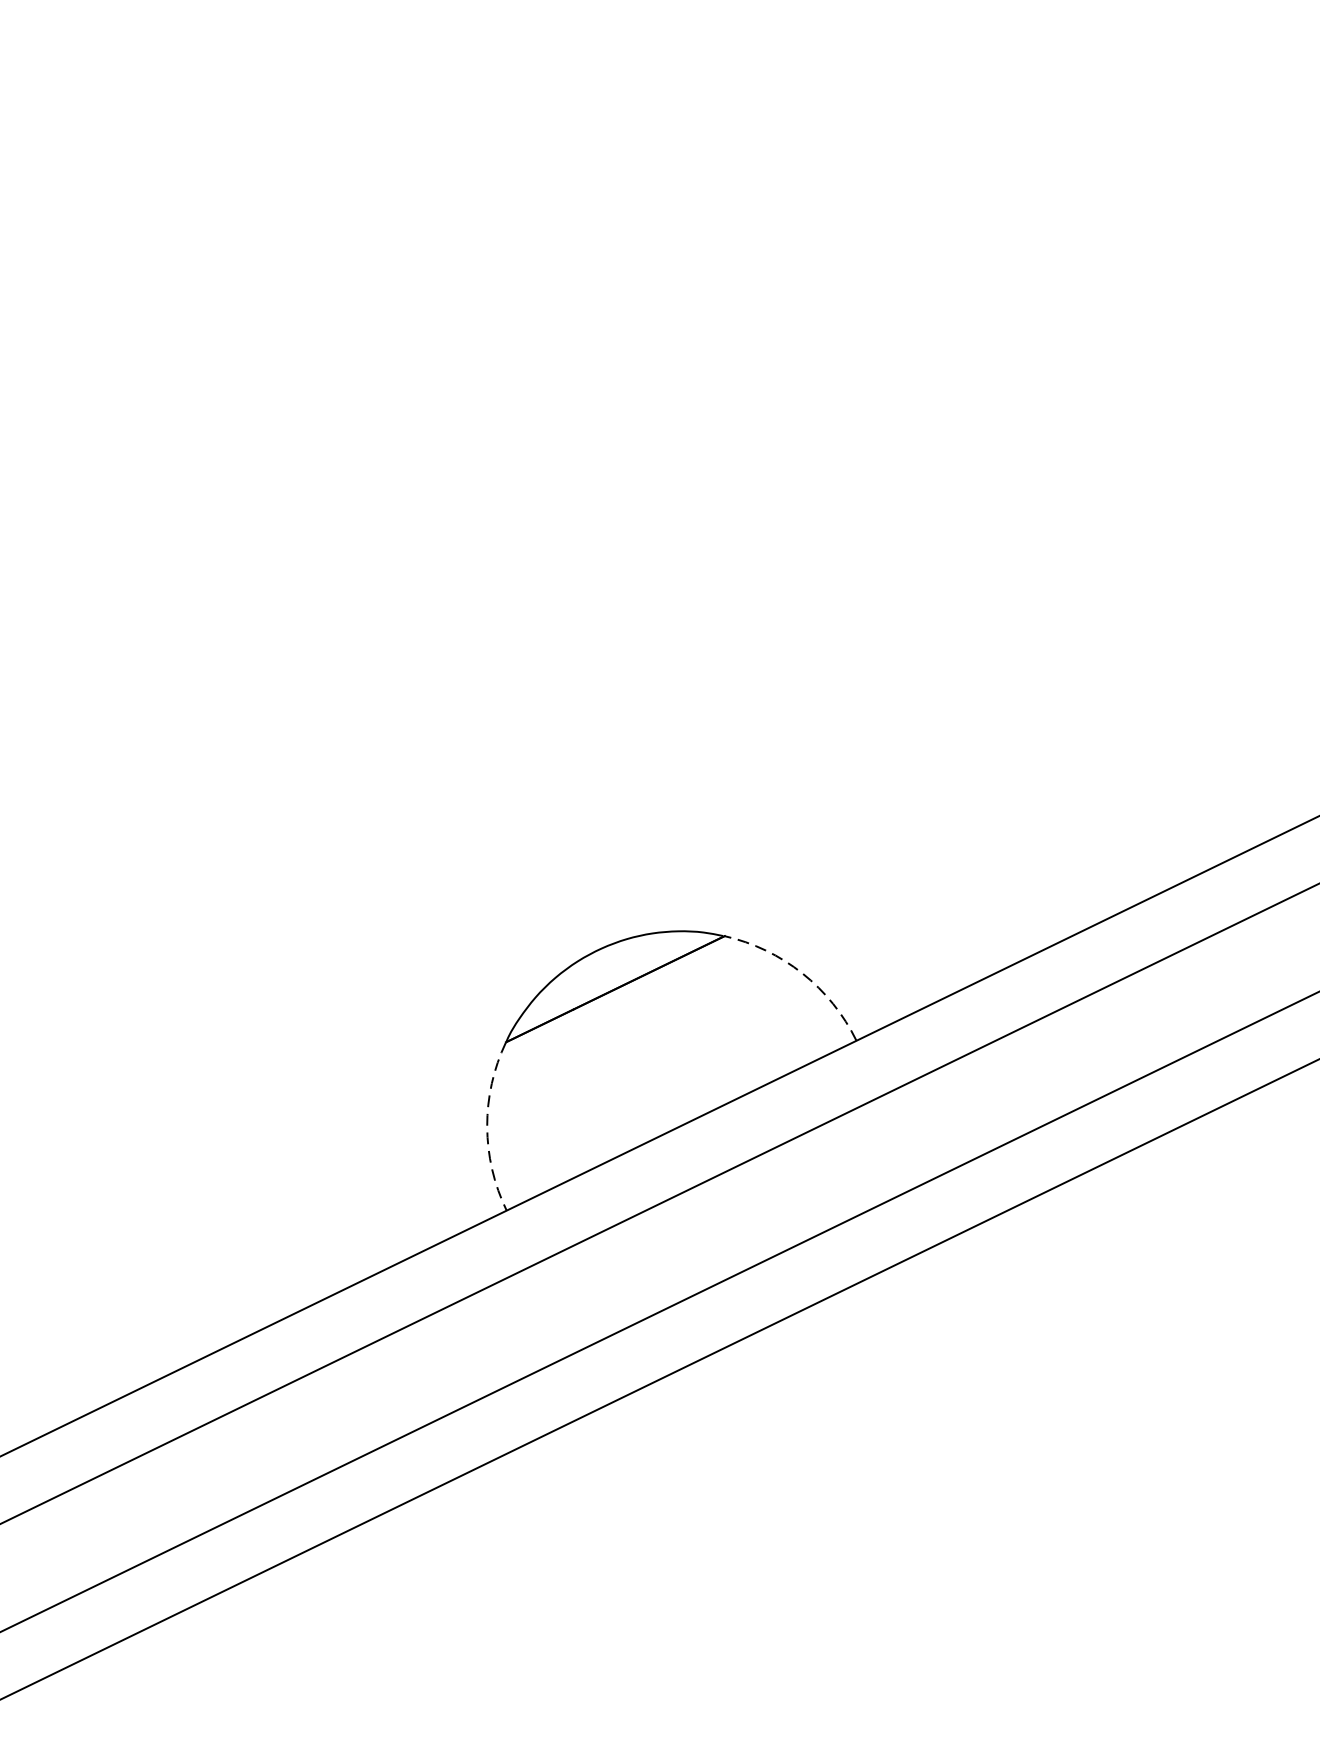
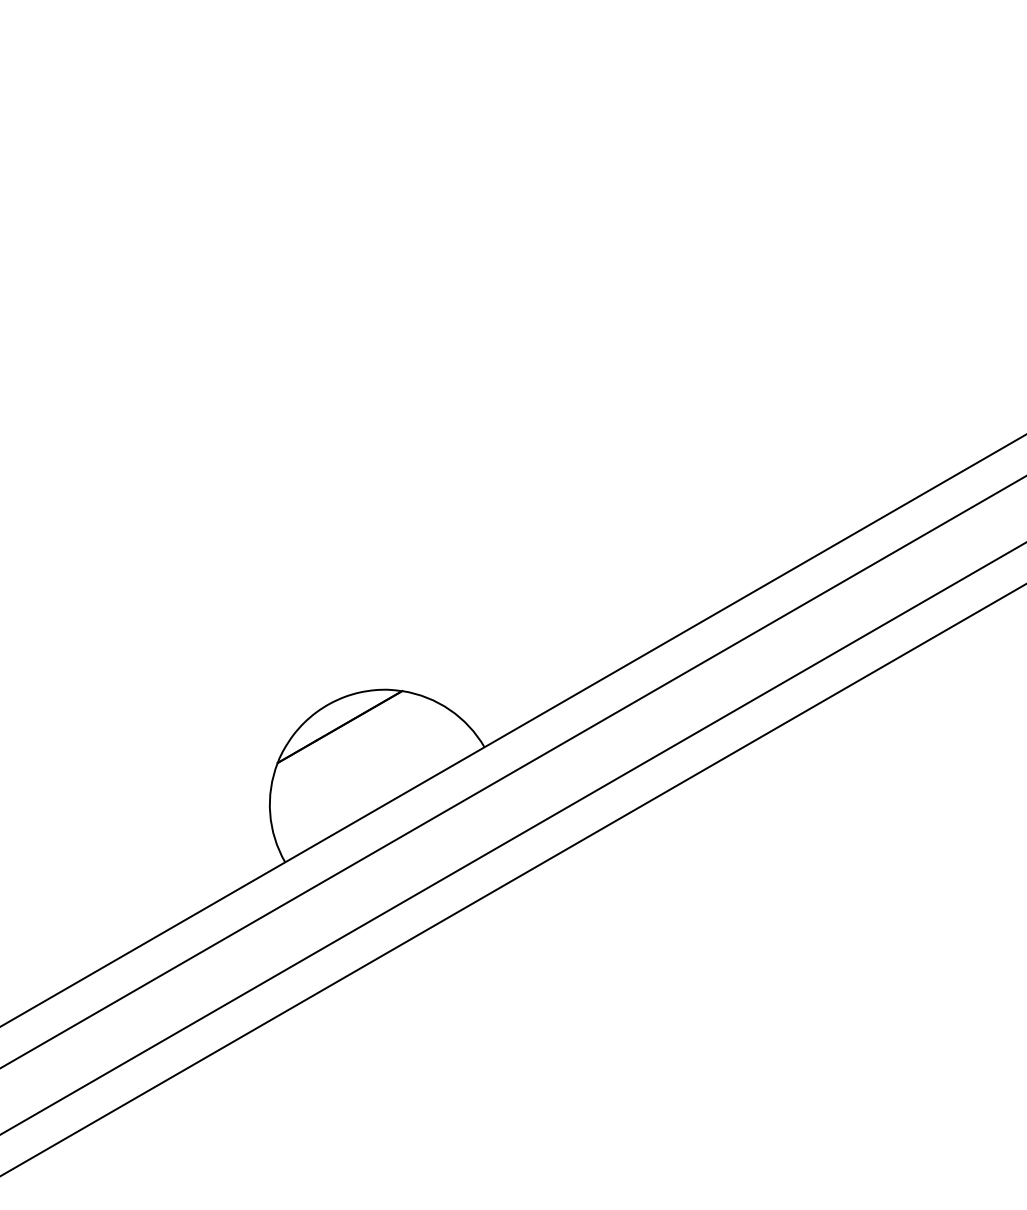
arc: (802, 972) -> (449, 709), dashed -> solid
arc: (487, 1126) -> (270, 813), dashed -> solid

